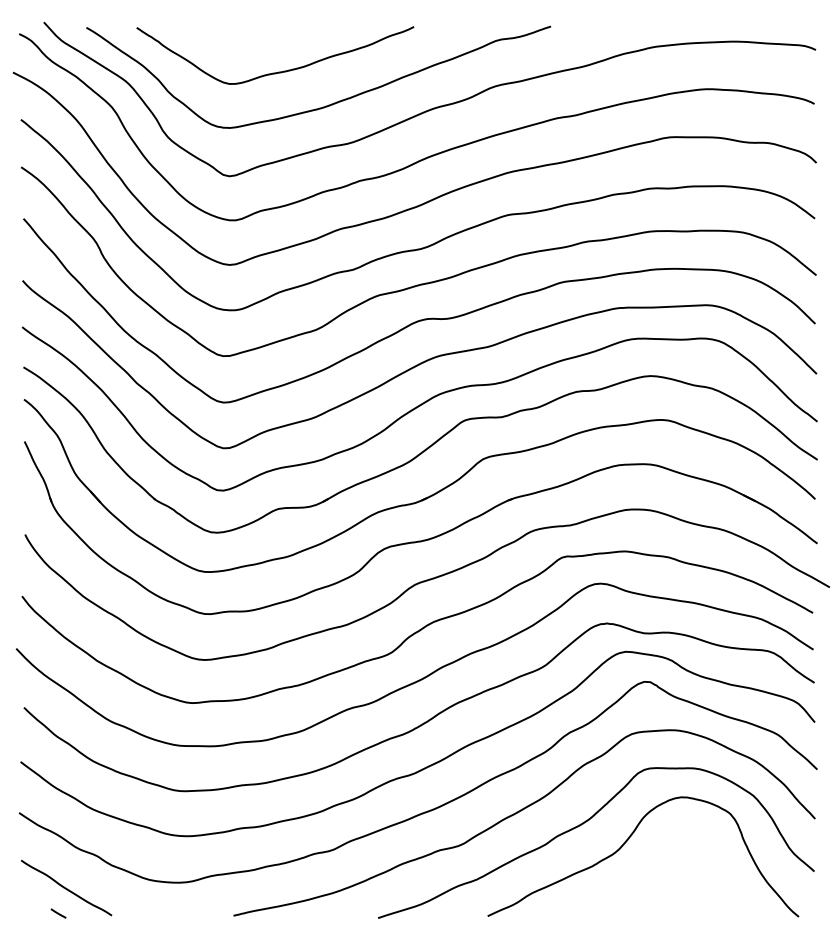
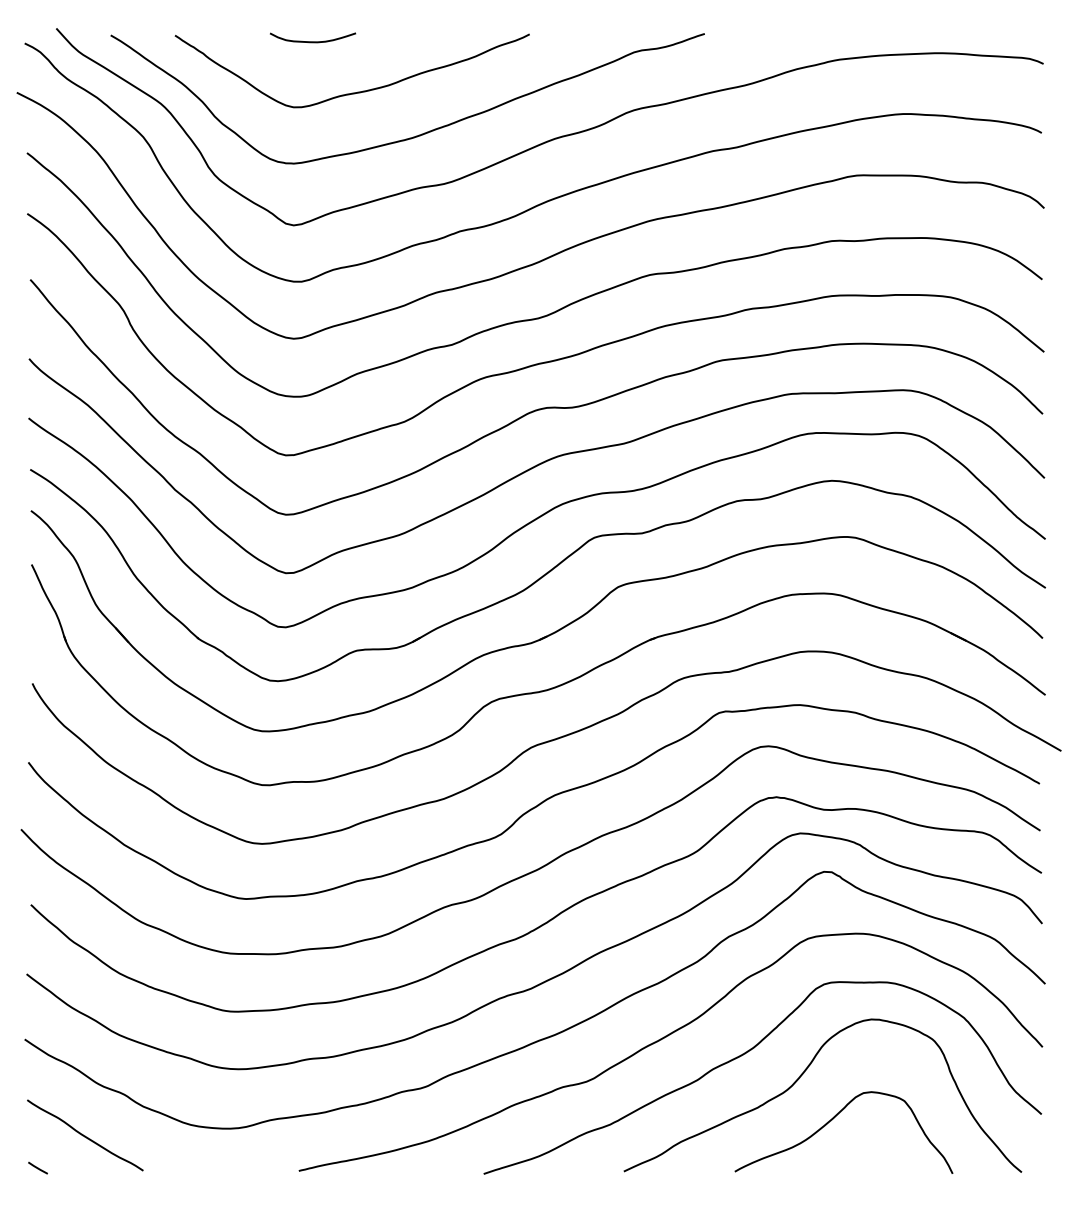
curve: (244, 32) -> (312, 41), added
curve: (650, 876) -> (832, 1120), added
line: (58, 913) -> (37, 1168), moved

